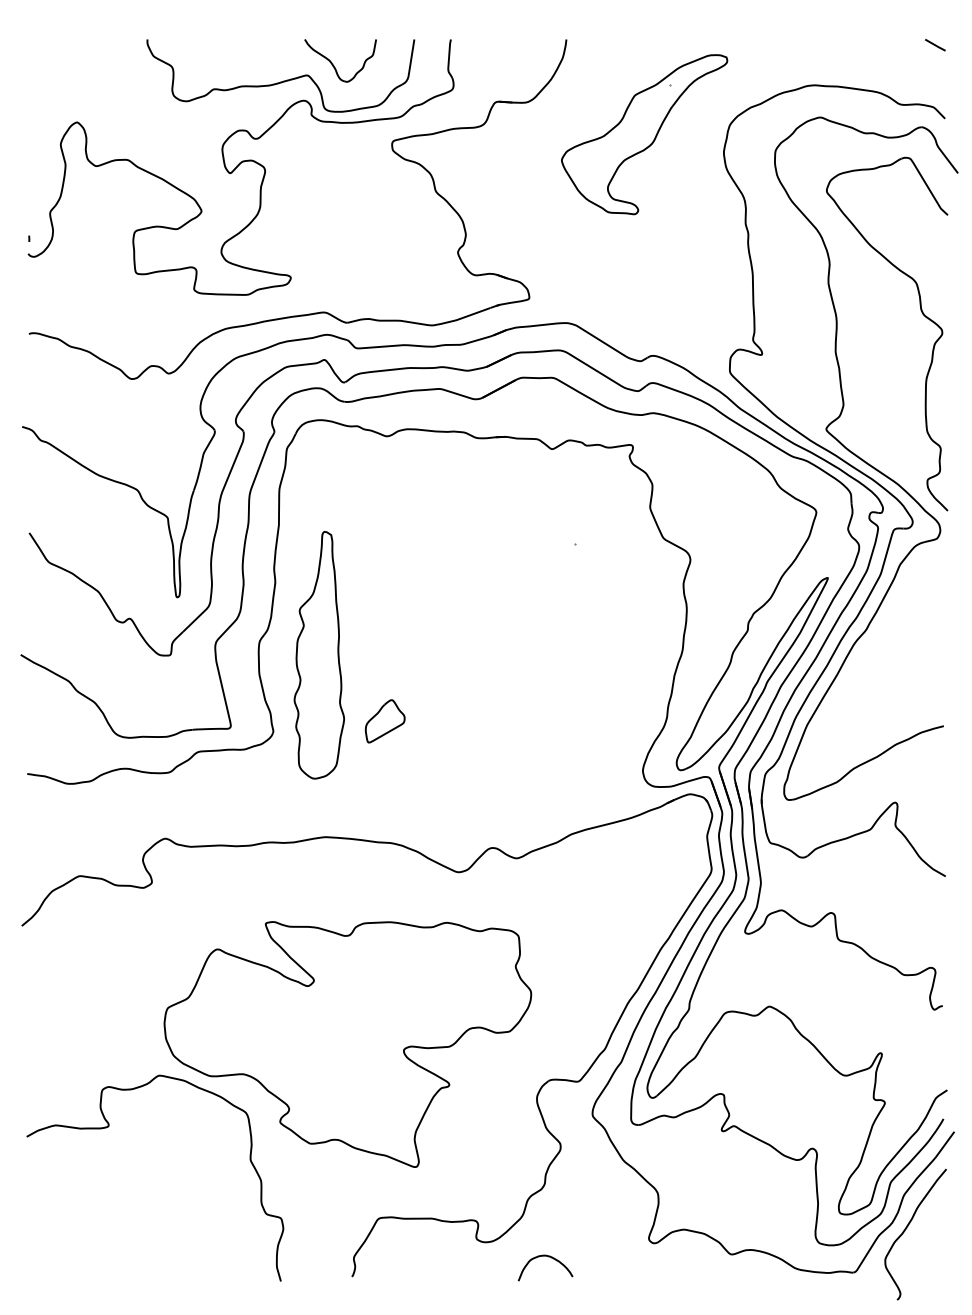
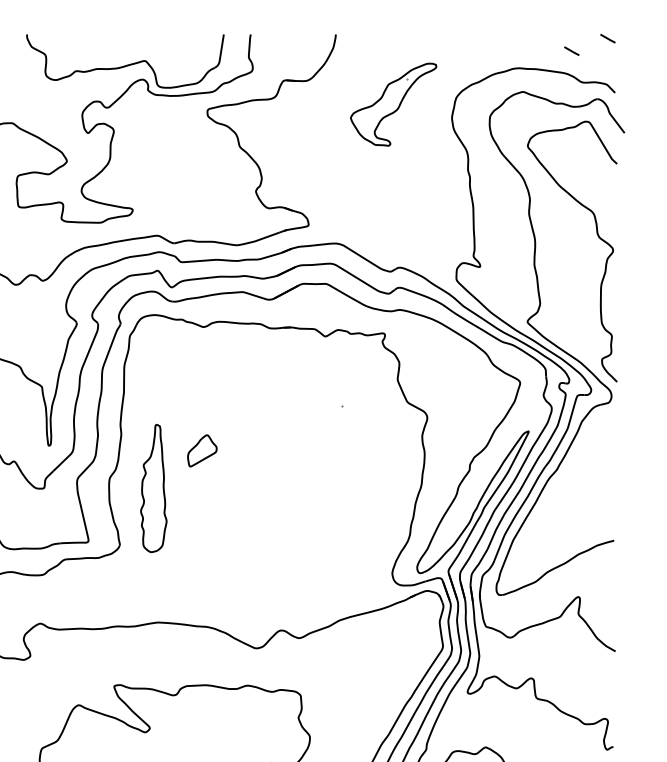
line: (886, 62) -> (571, 51), added
part: (334, 65) -> (164, 53), removed
part: (644, 134) -> (393, 104), size x0.7
part: (319, 655) -> (153, 488), size x0.7
part: (384, 721) -> (201, 451), moved

